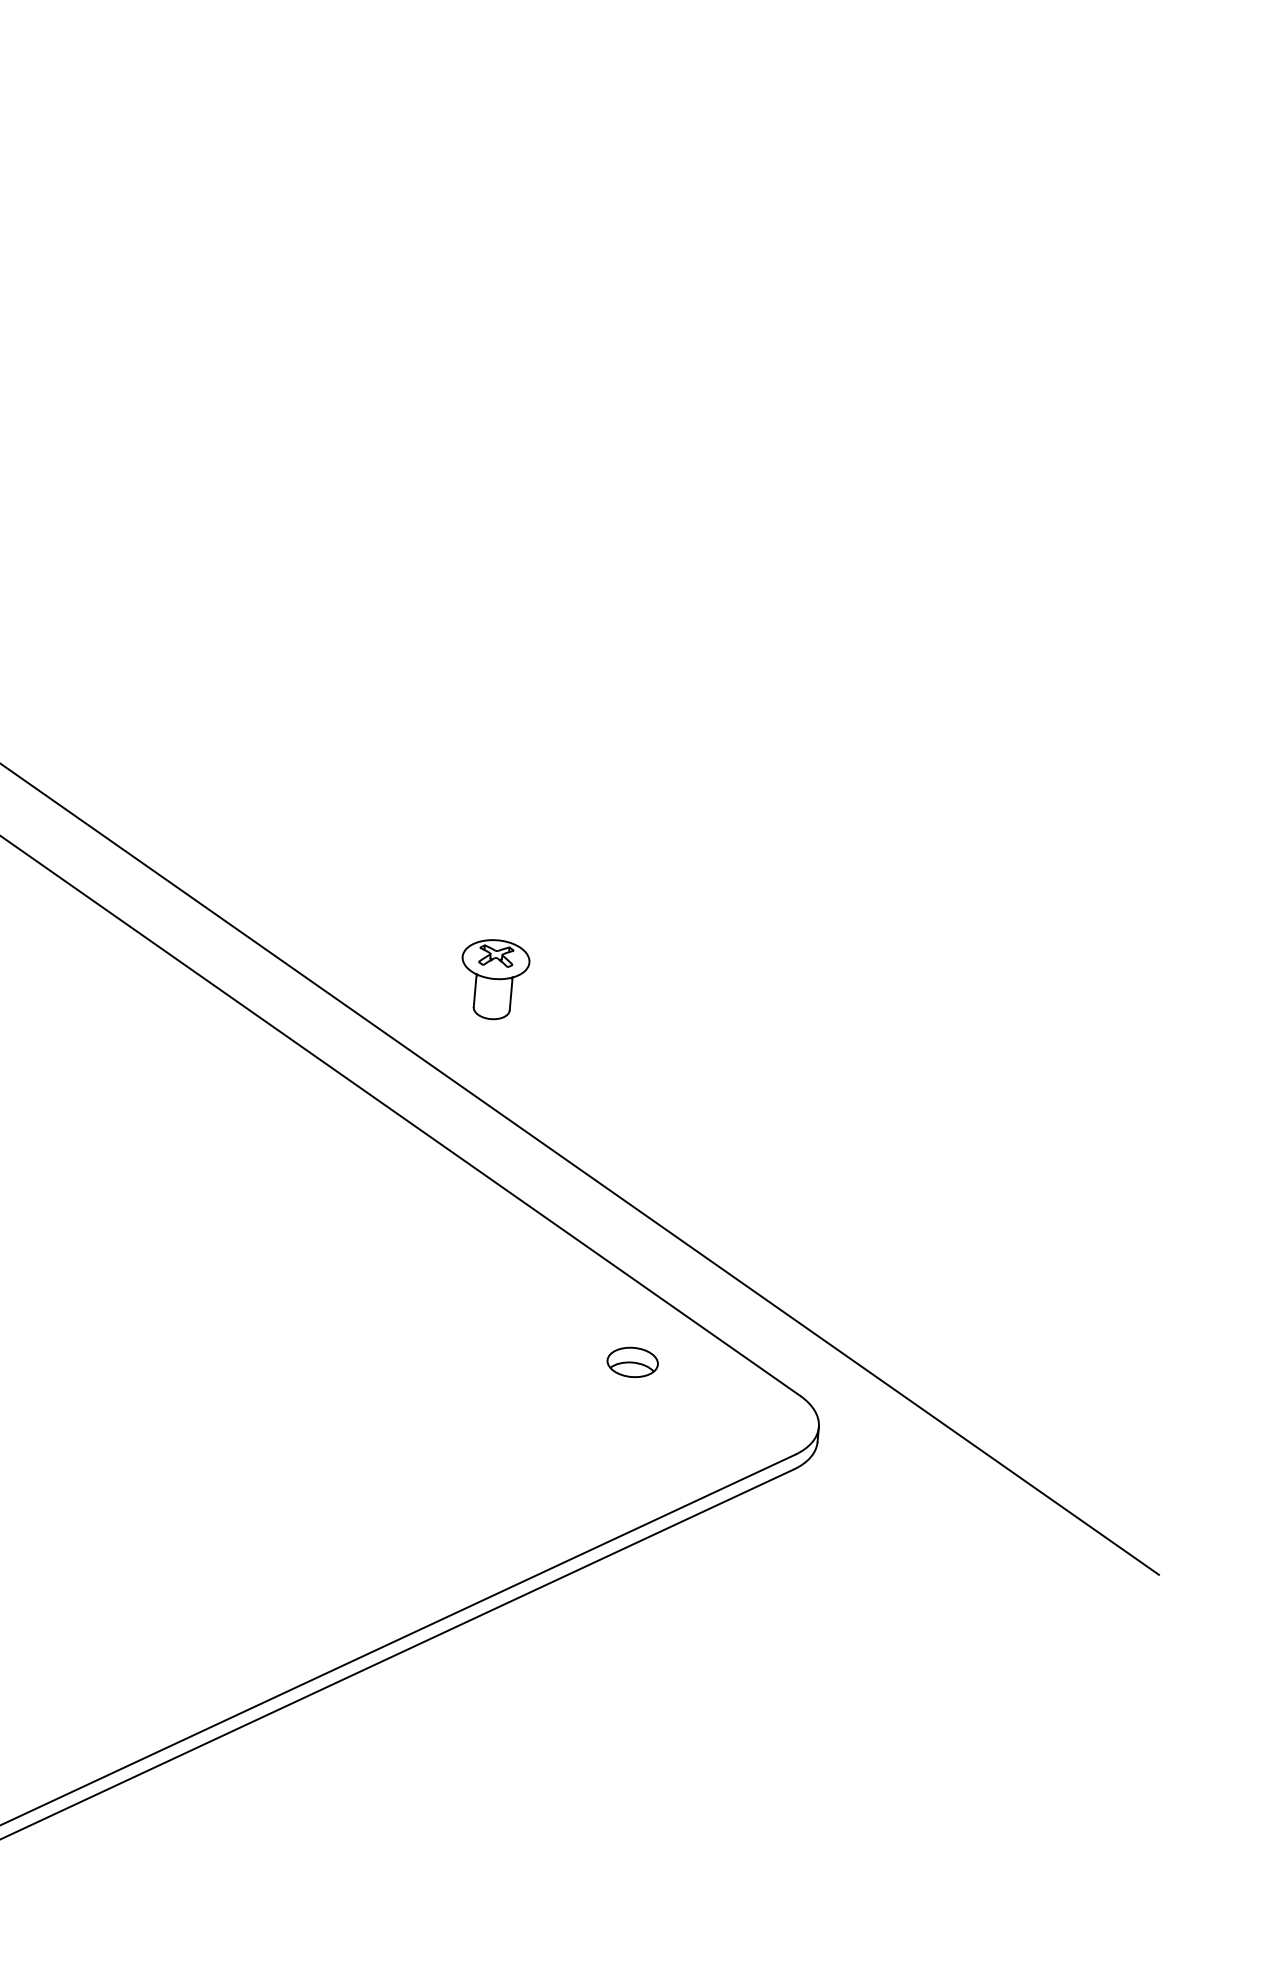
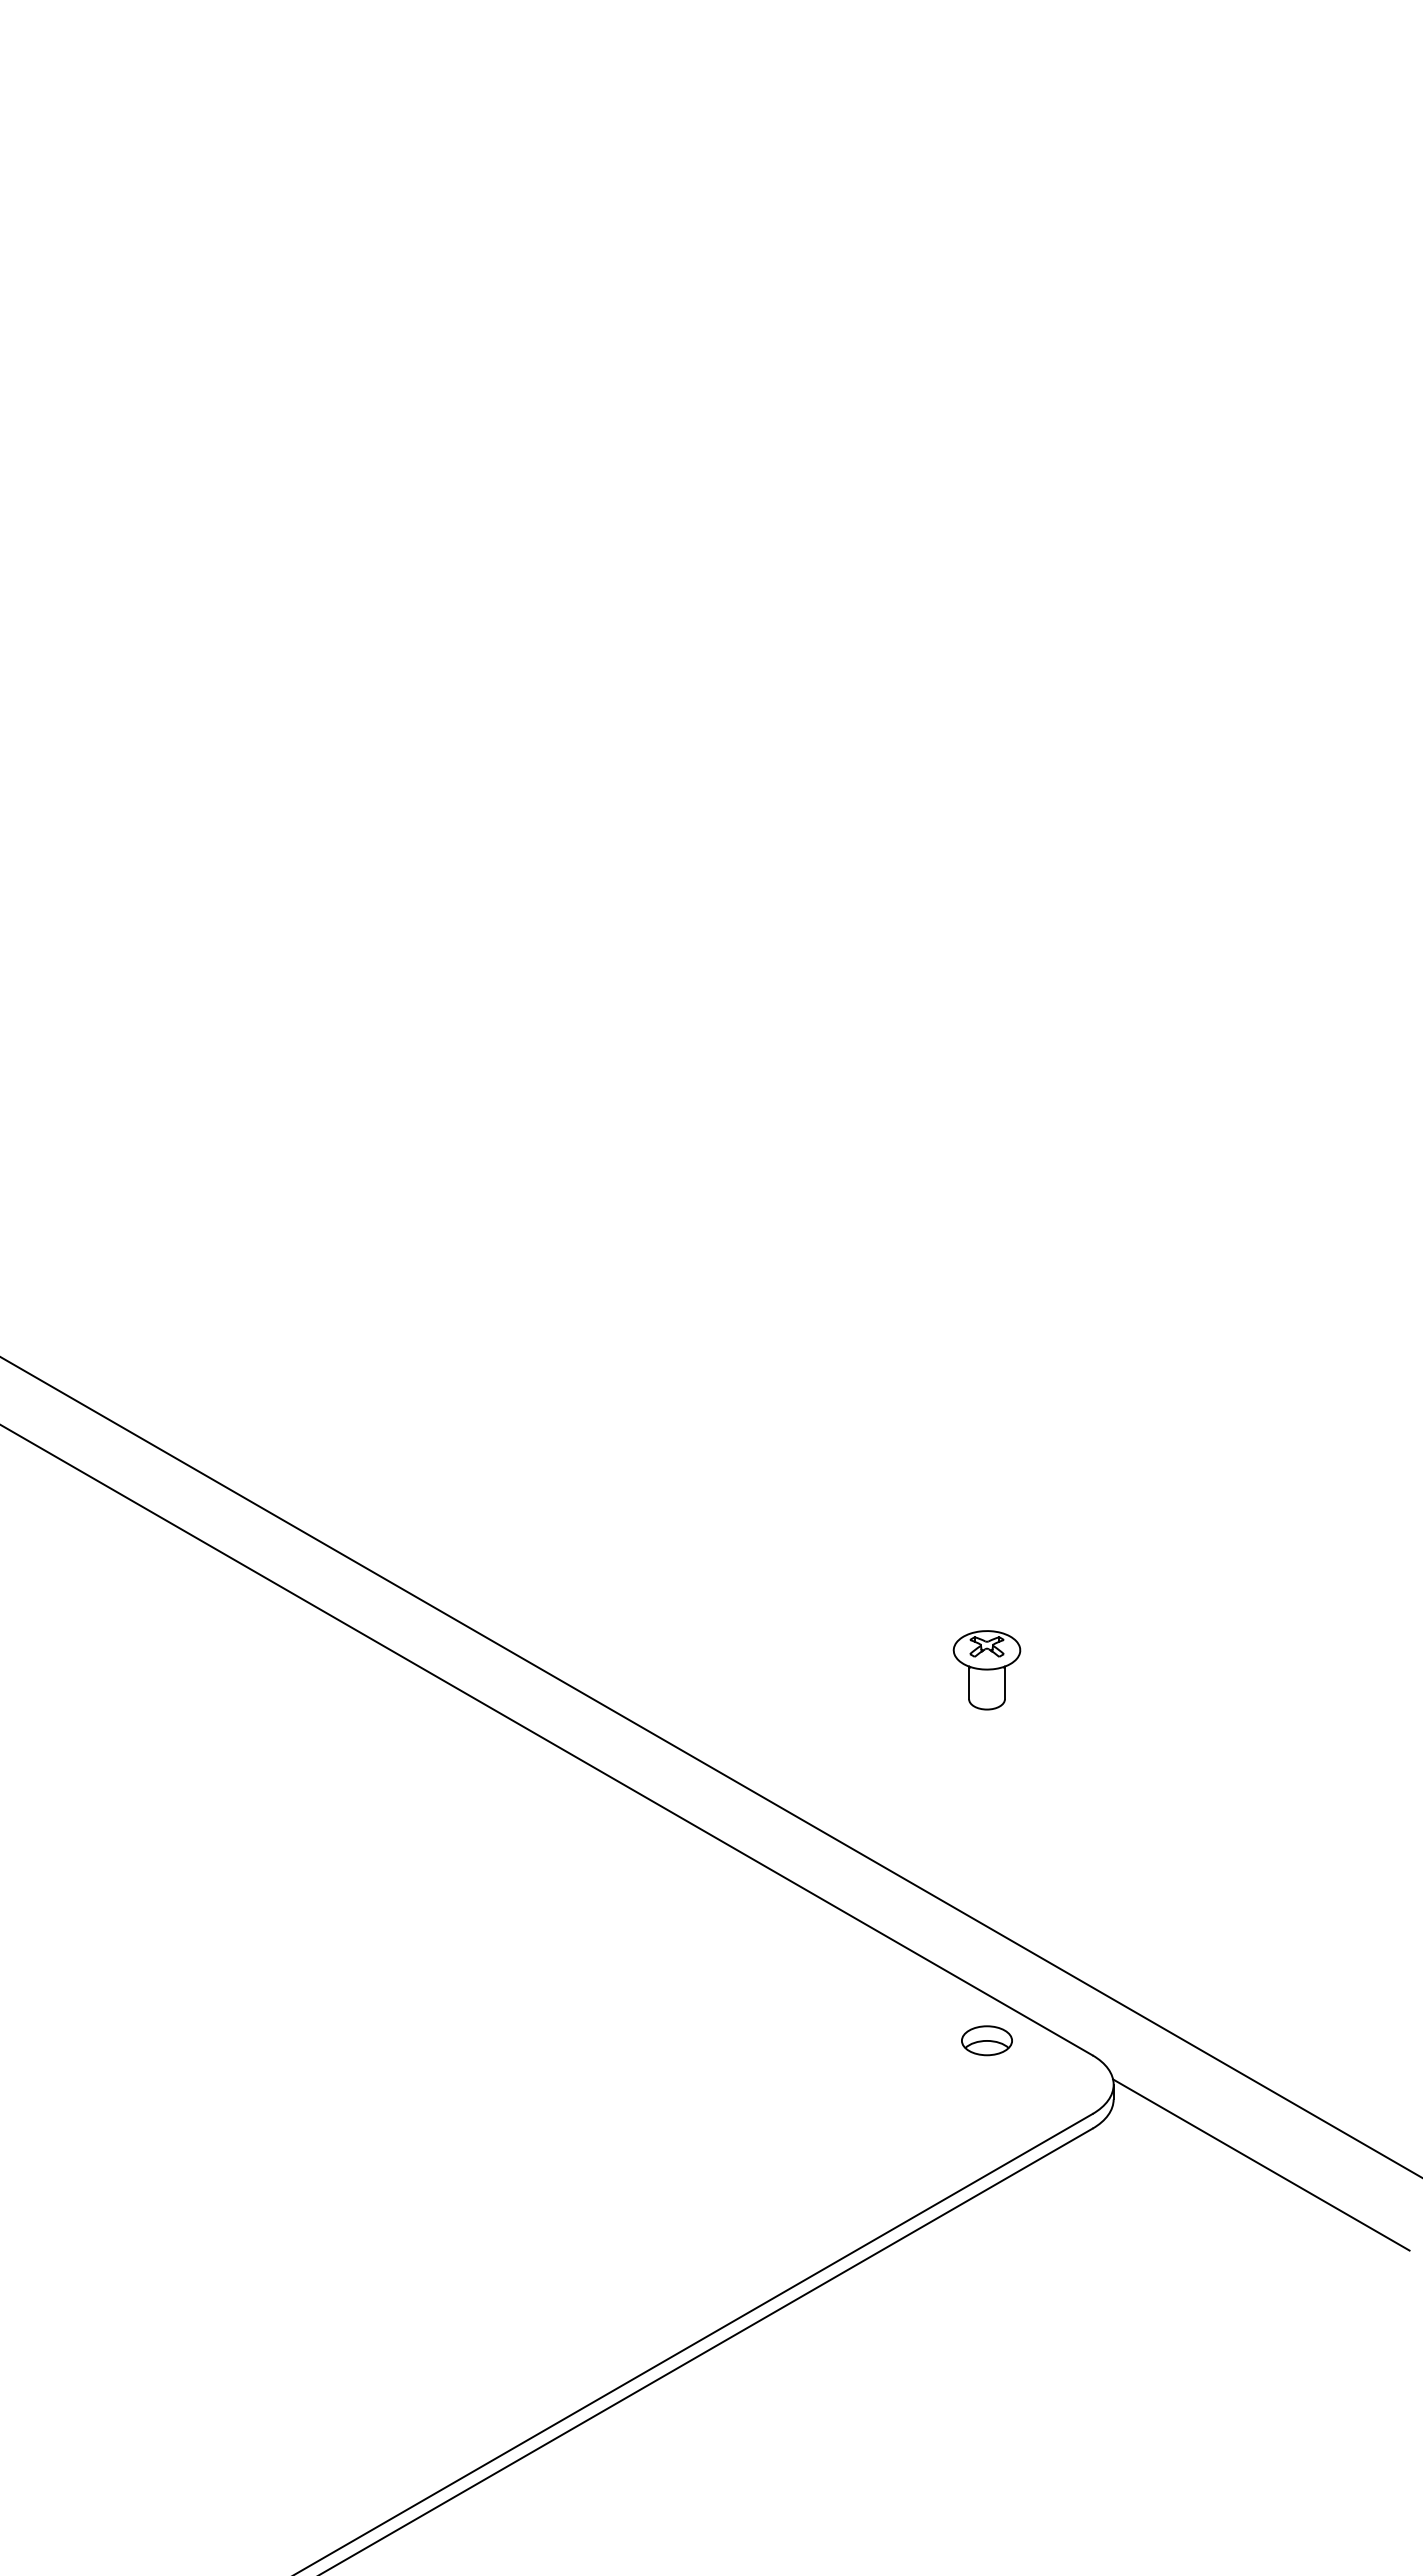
part: (493, 979) -> (986, 1670), moved
part: (632, 1362) -> (986, 2040), moved
line: (960, 1520) -> (1261, 2164), added

